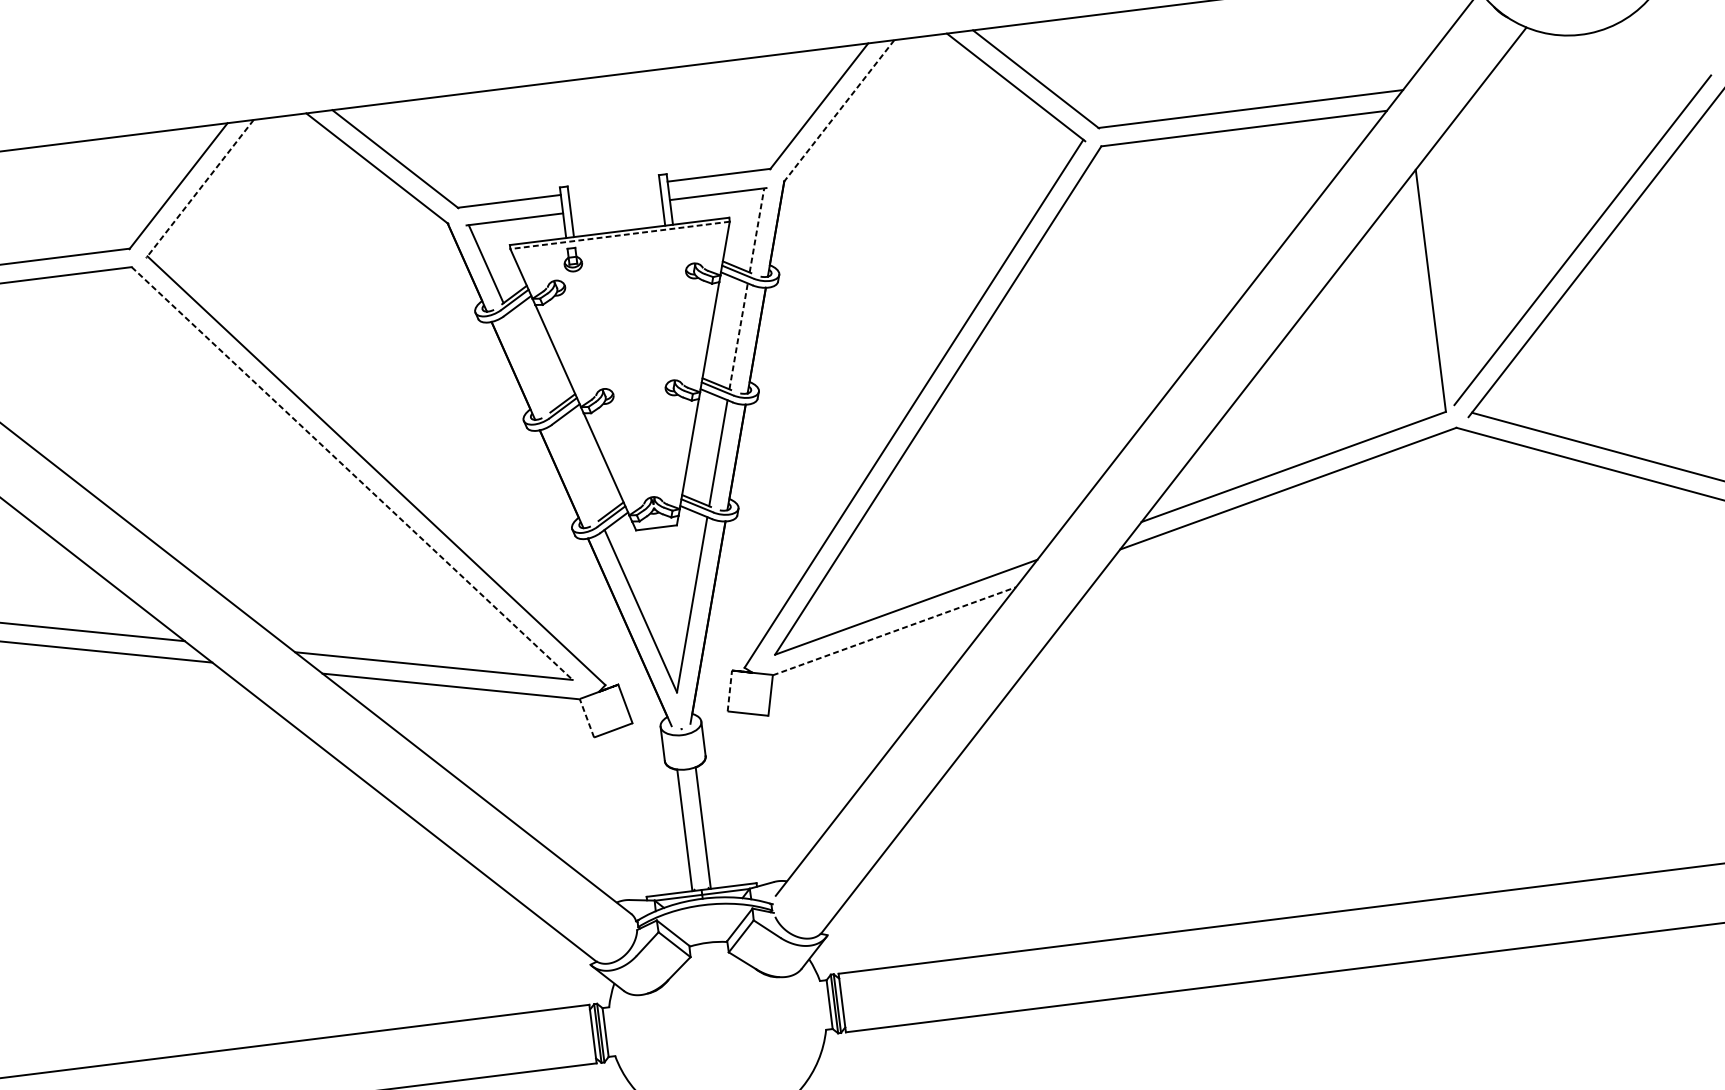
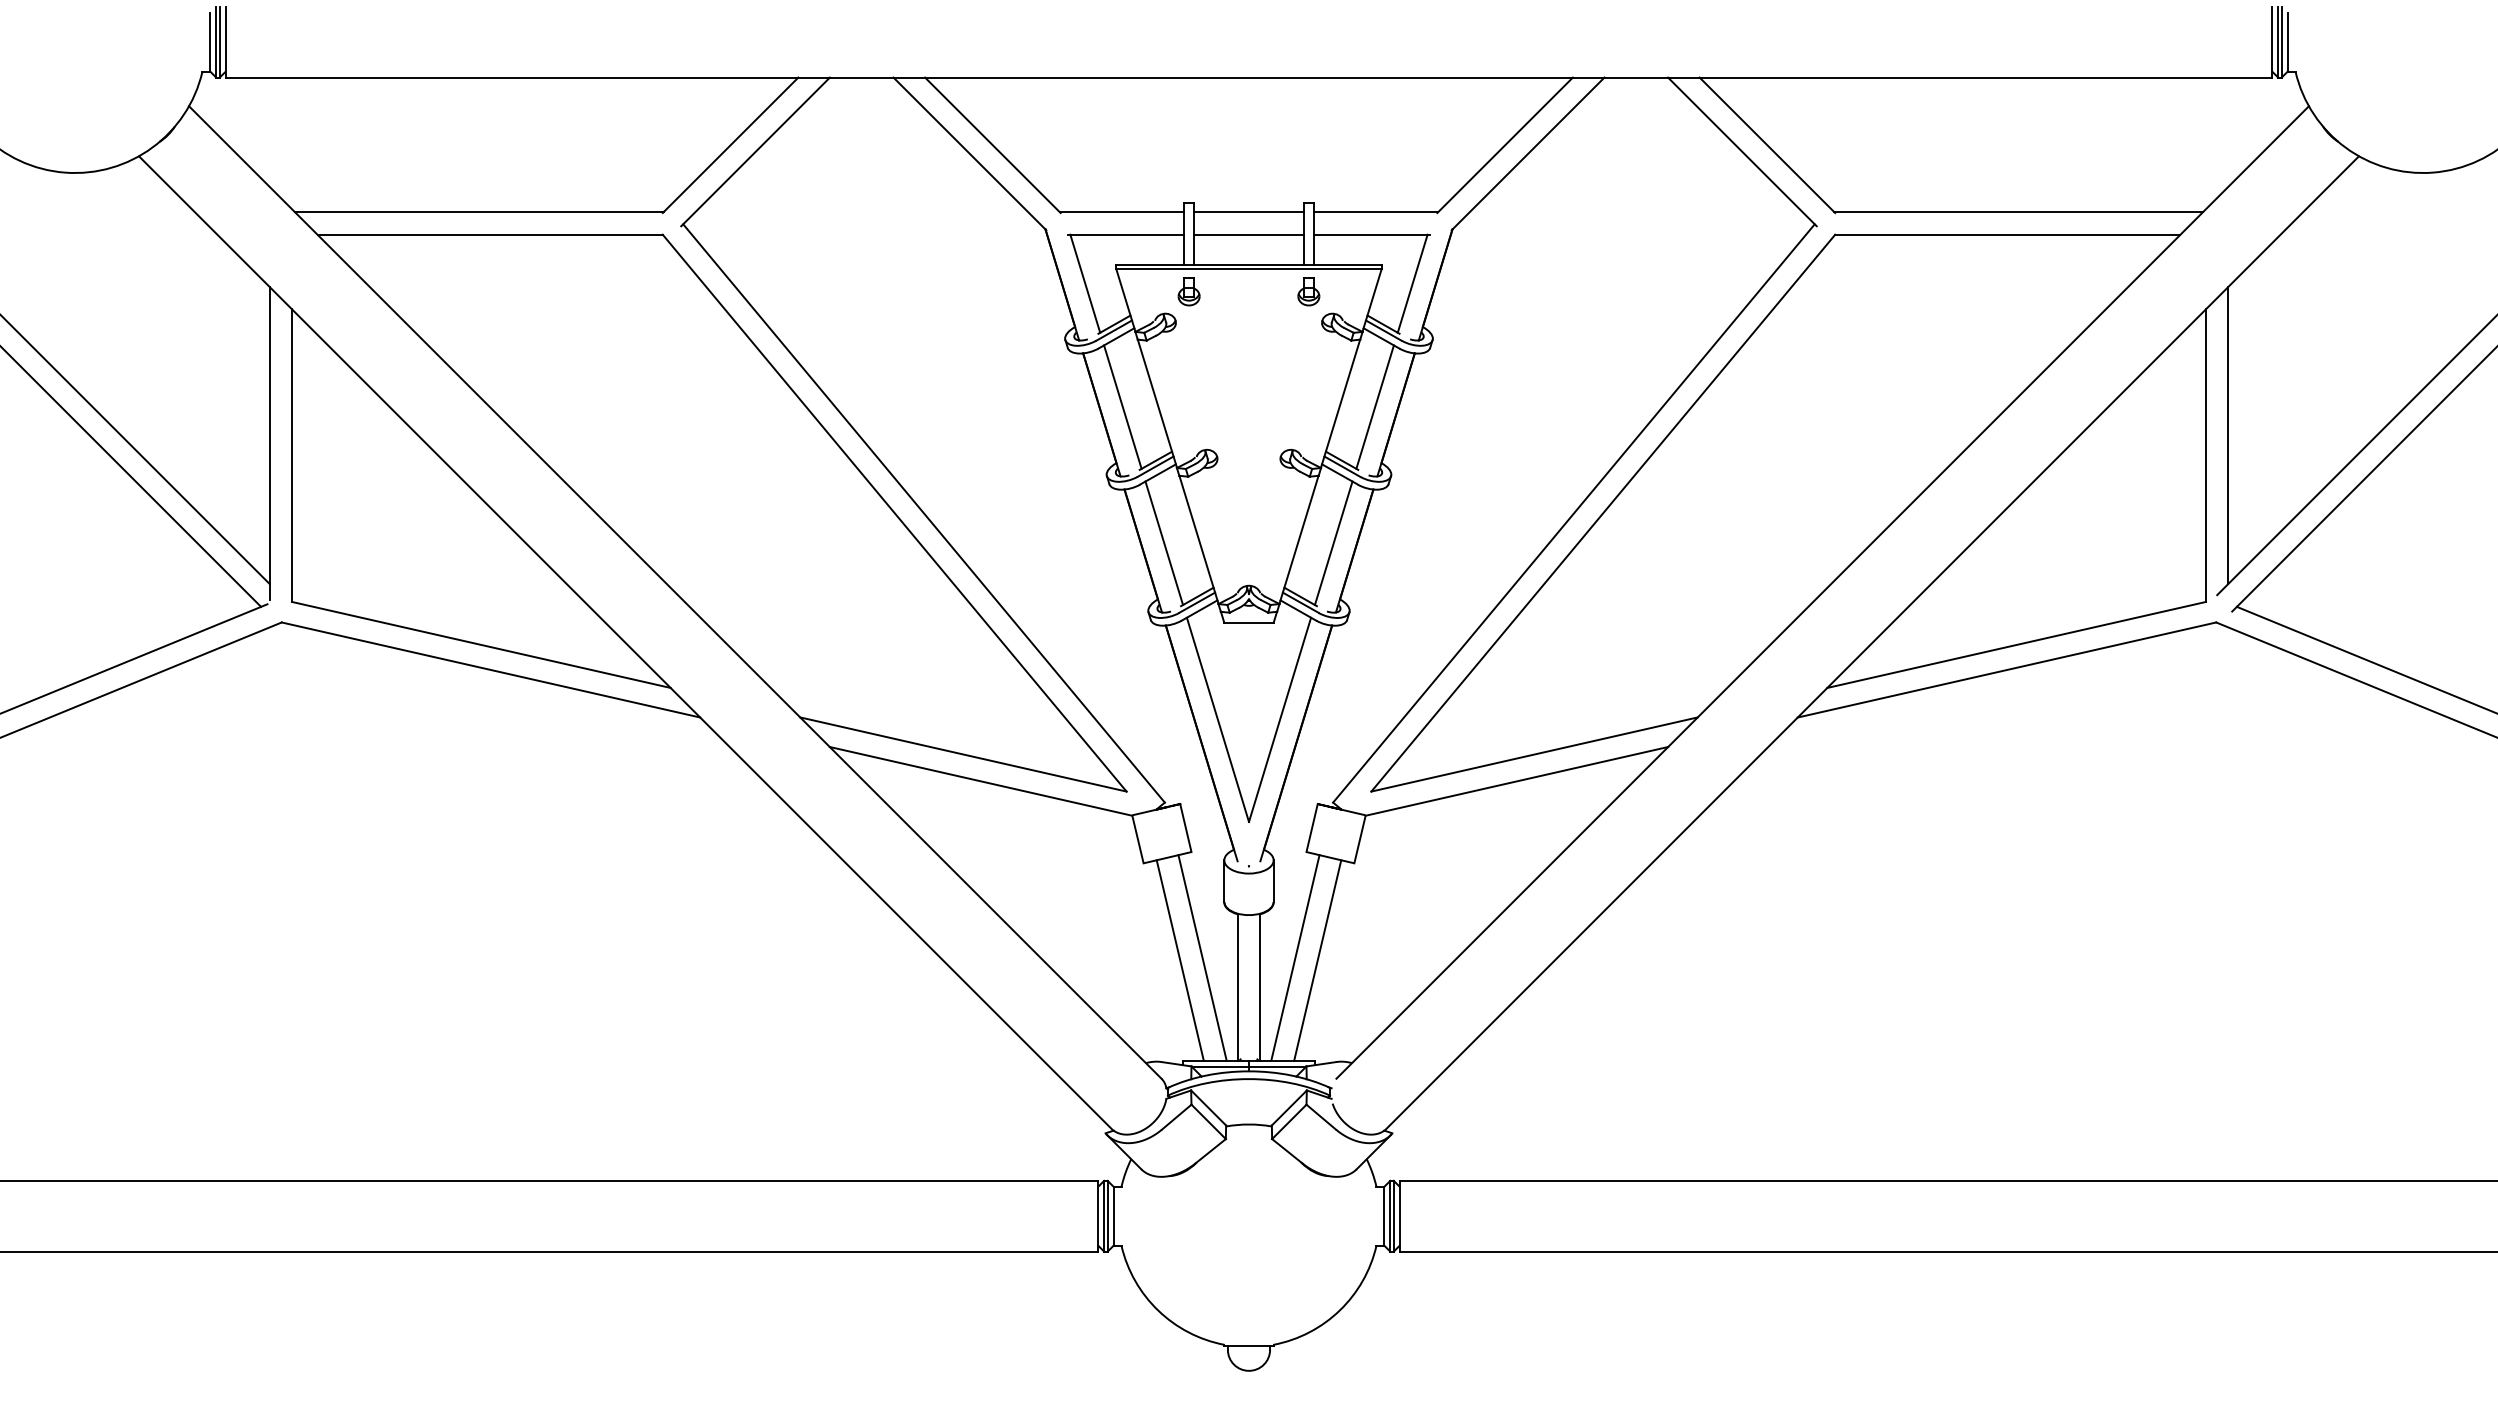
line: (839, 110) -> (1528, 153), dashed -> solid
line: (613, 188) -> (1248, 212), added
line: (199, 189) -> (755, 152), dashed -> solid
line: (616, 206) -> (1248, 234), added
line: (756, 230) -> (1412, 283), dashed -> solid
line: (620, 235) -> (1249, 269), dashed -> solid
part: (671, 247) -> (1308, 291), added
line: (1447, 271) -> (2228, 434), added
line: (738, 336) -> (1375, 407), dashed -> solid
line: (529, 361) -> (1122, 406), added
line: (578, 470) -> (1164, 542), added
line: (352, 473) -> (895, 513), dashed -> solid
line: (894, 631) -> (1517, 781), dashed -> solid
line: (730, 691) -> (1312, 828), dashed -> solid
line: (586, 718) -> (1137, 839), dashed -> solid
line: (729, 799) -> (1295, 957), added
line: (747, 799) -> (1317, 960), added
line: (652, 809) -> (1202, 957), added
line: (633, 814) -> (1179, 960), added

